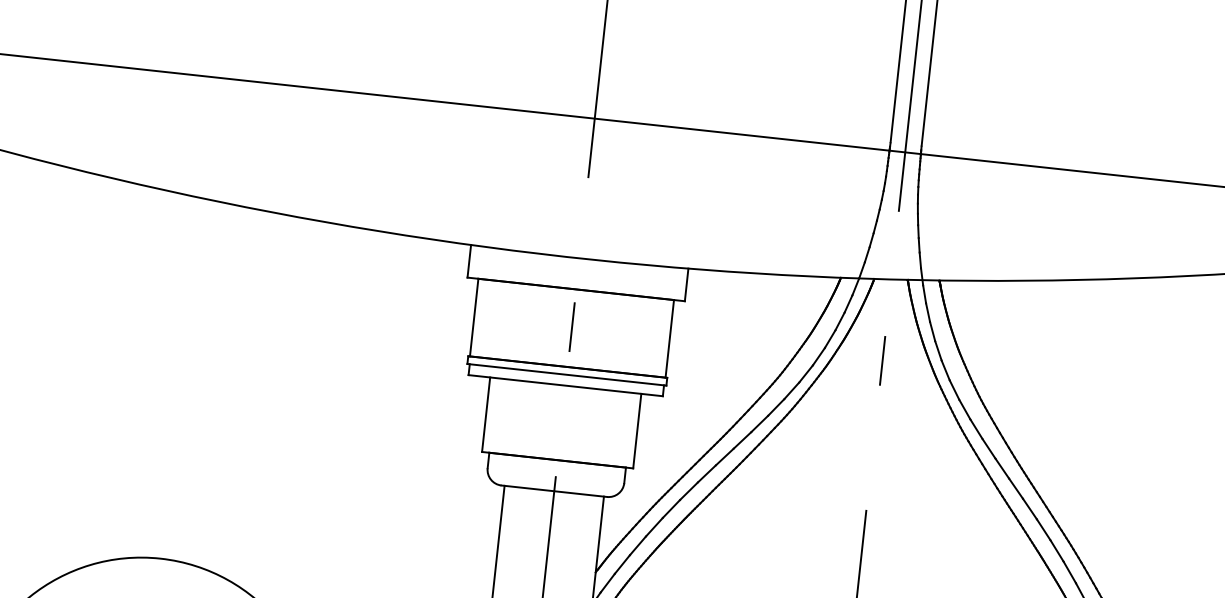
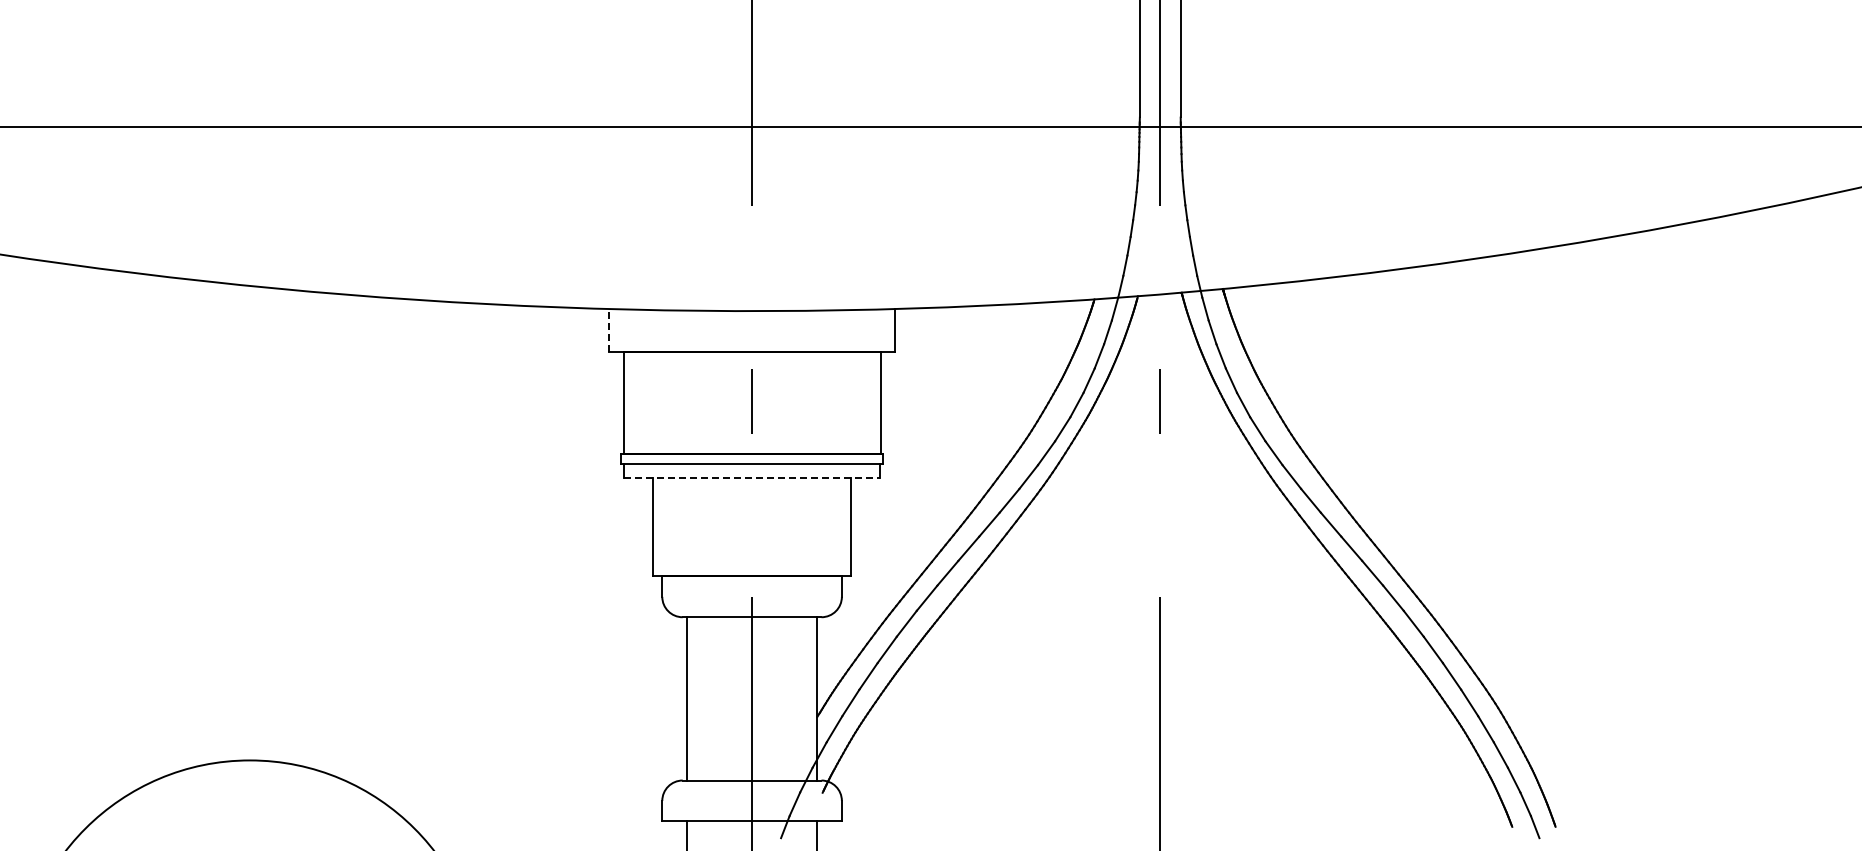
line: (469, 260) -> (609, 329), solid -> dashed
line: (566, 385) -> (752, 478), solid -> dashed

